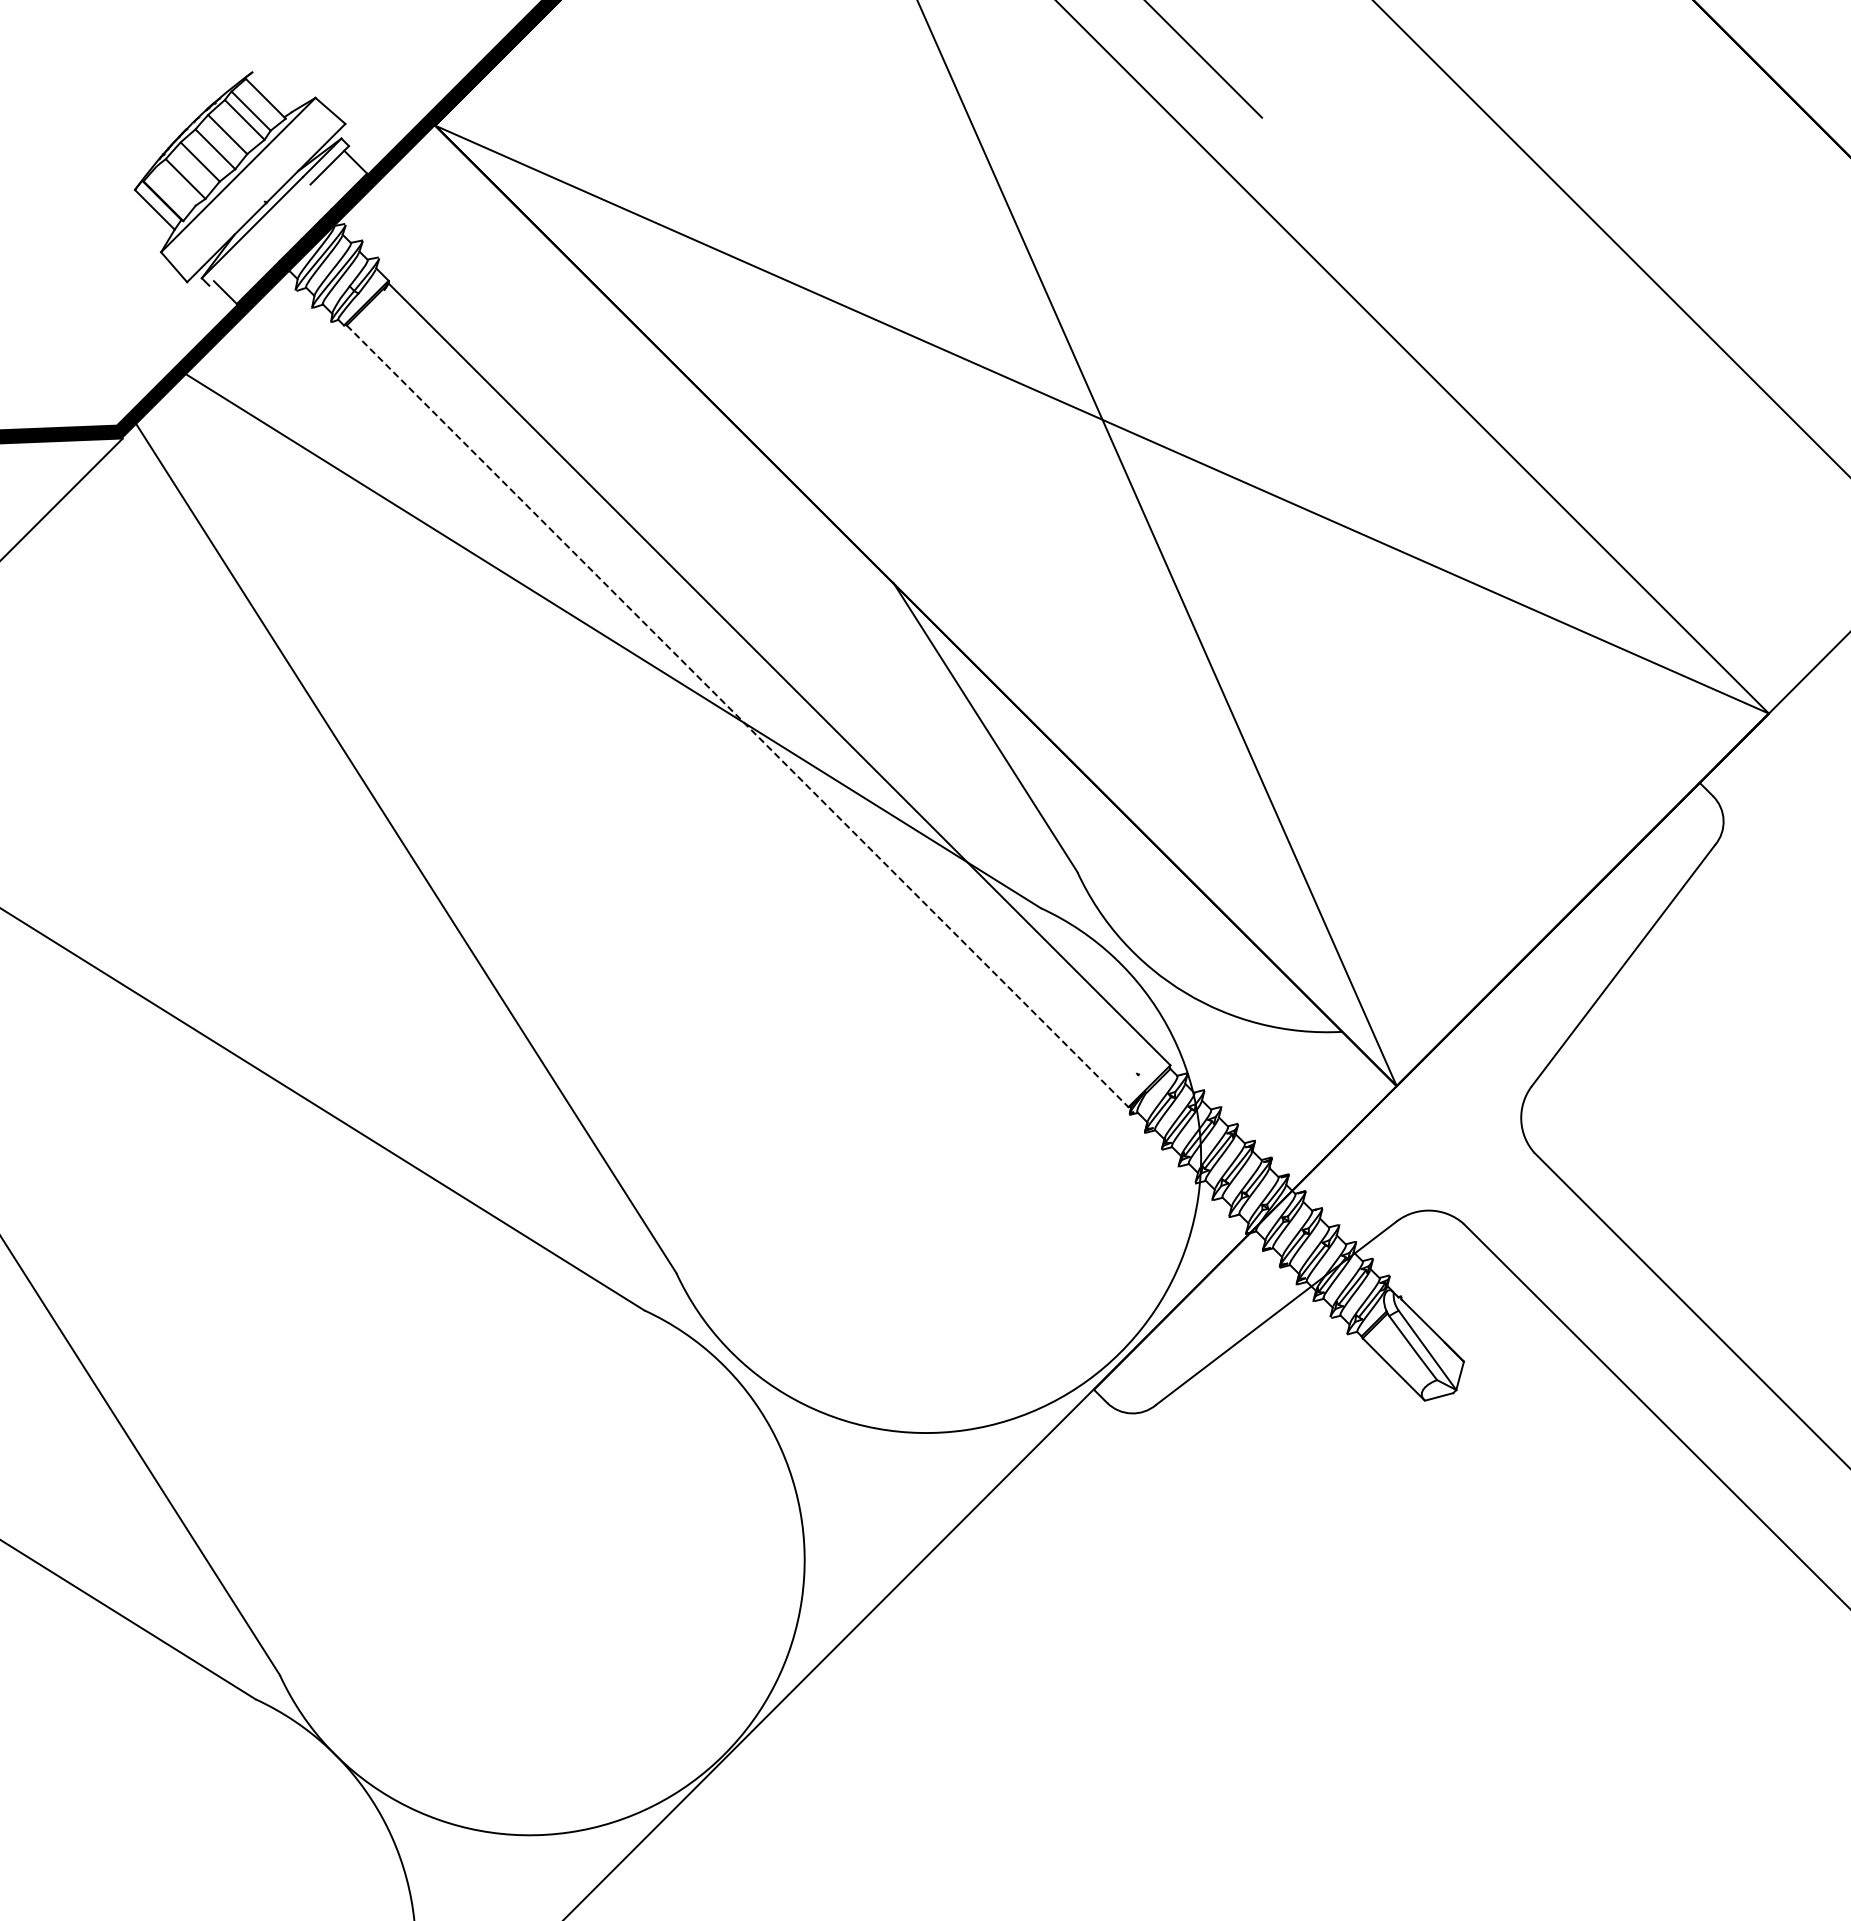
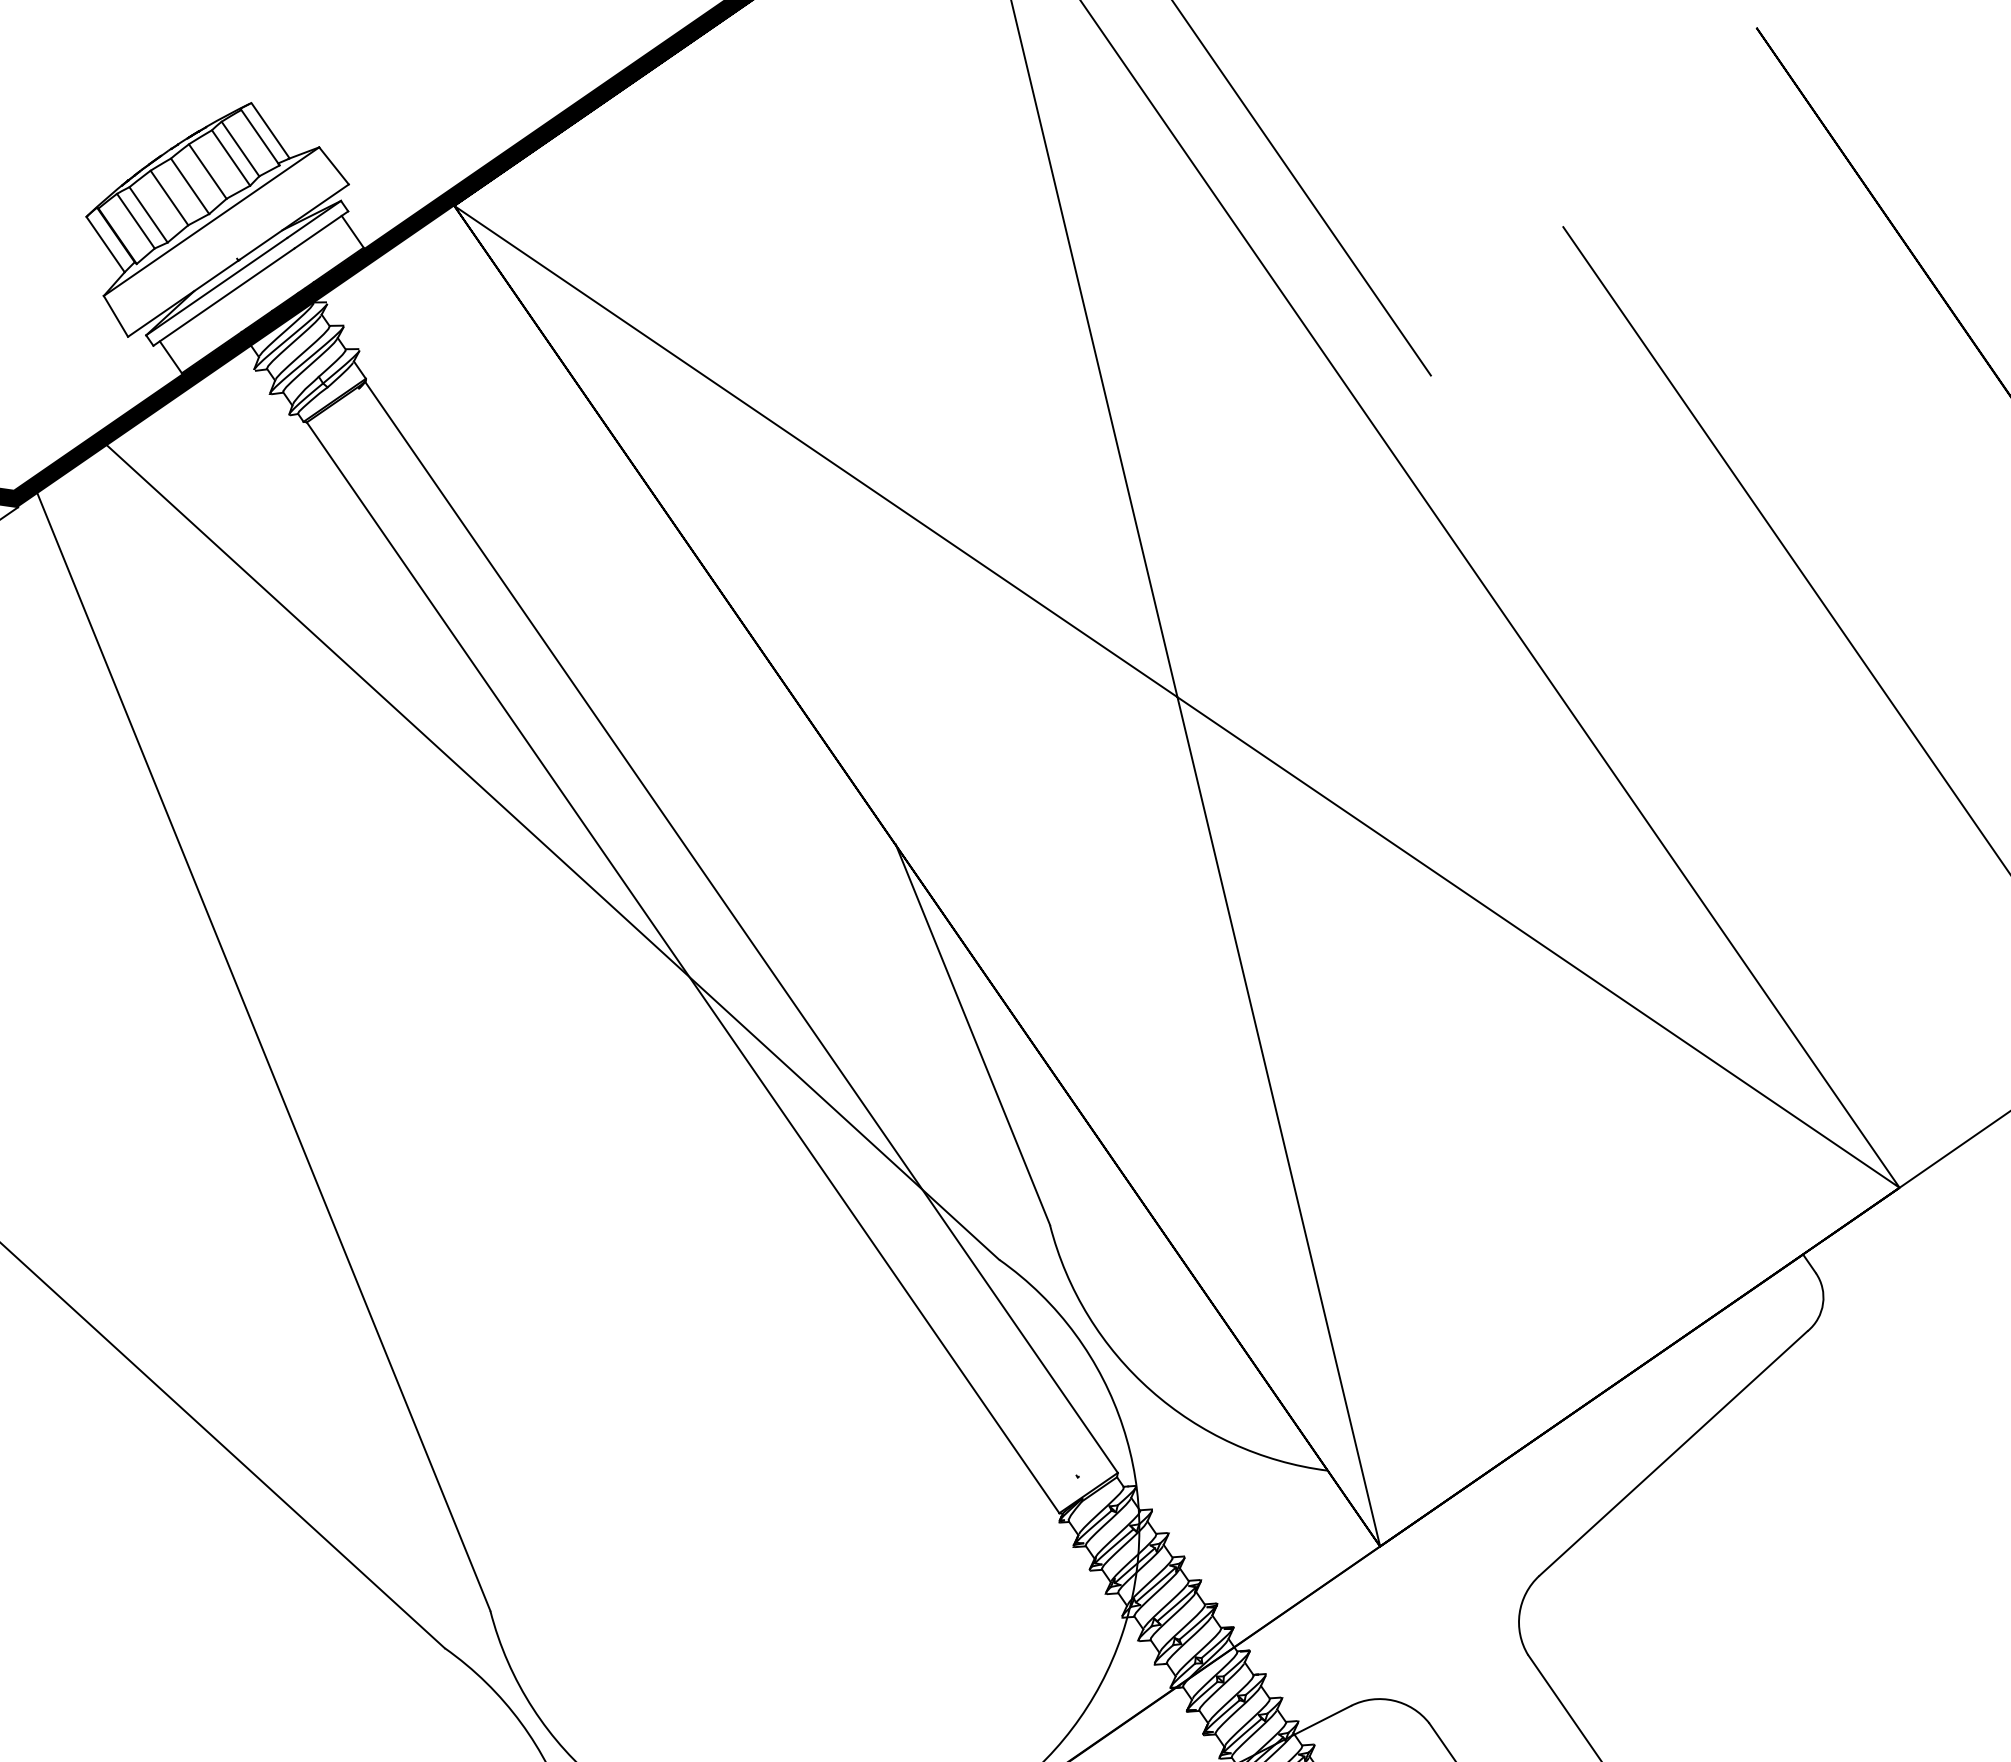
line: (272, 91) -> (269, 130), added
line: (175, 185) -> (135, 220), added
line: (259, 234) -> (223, 296), added
line: (737, 716) -> (682, 967), dashed -> solid

